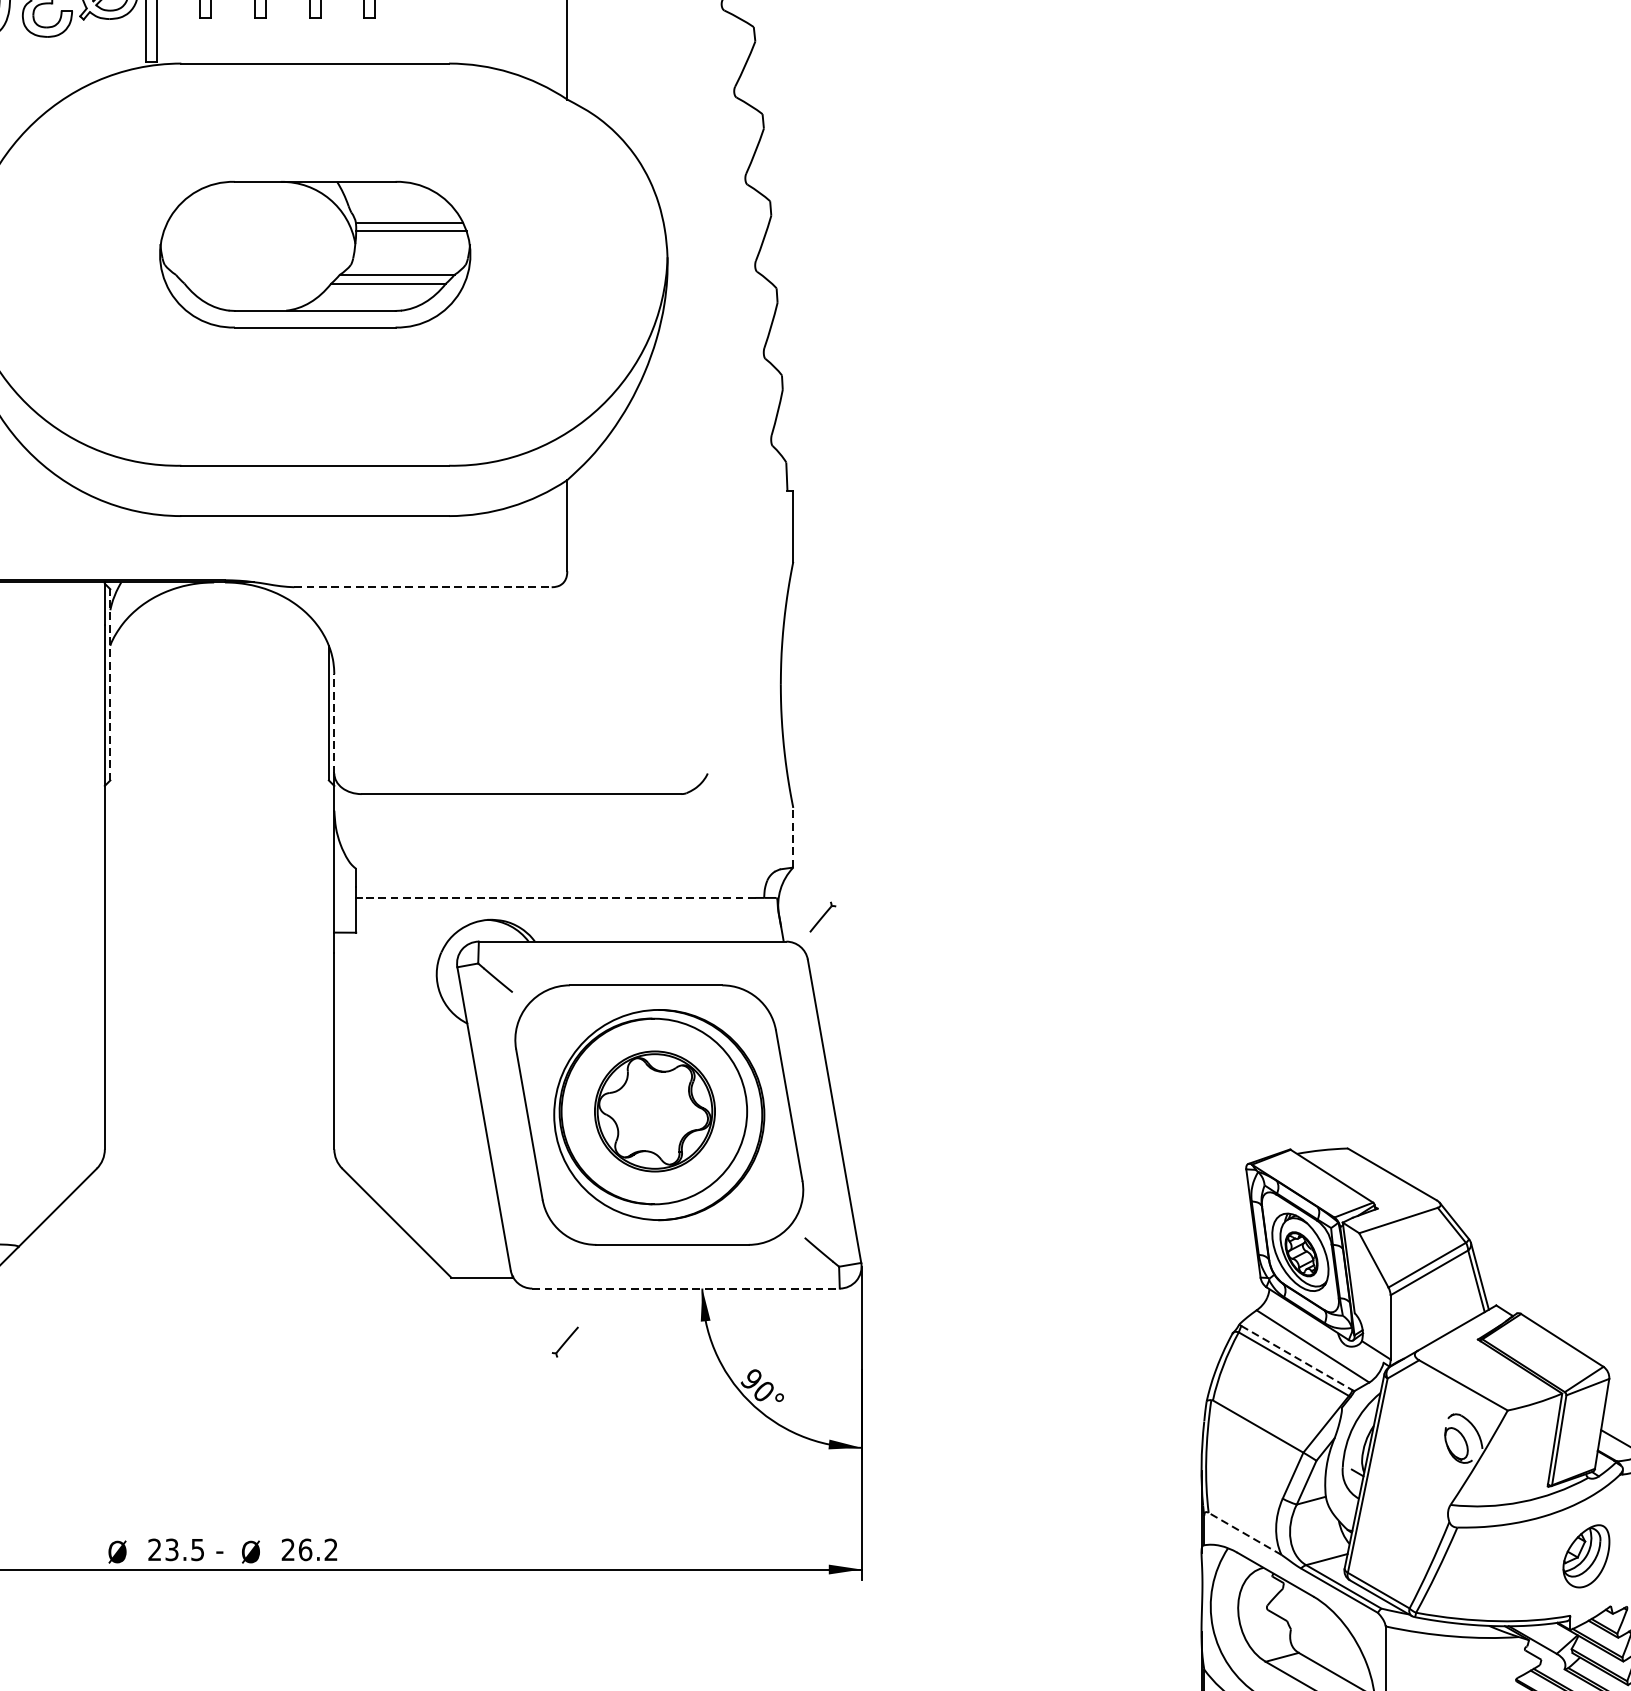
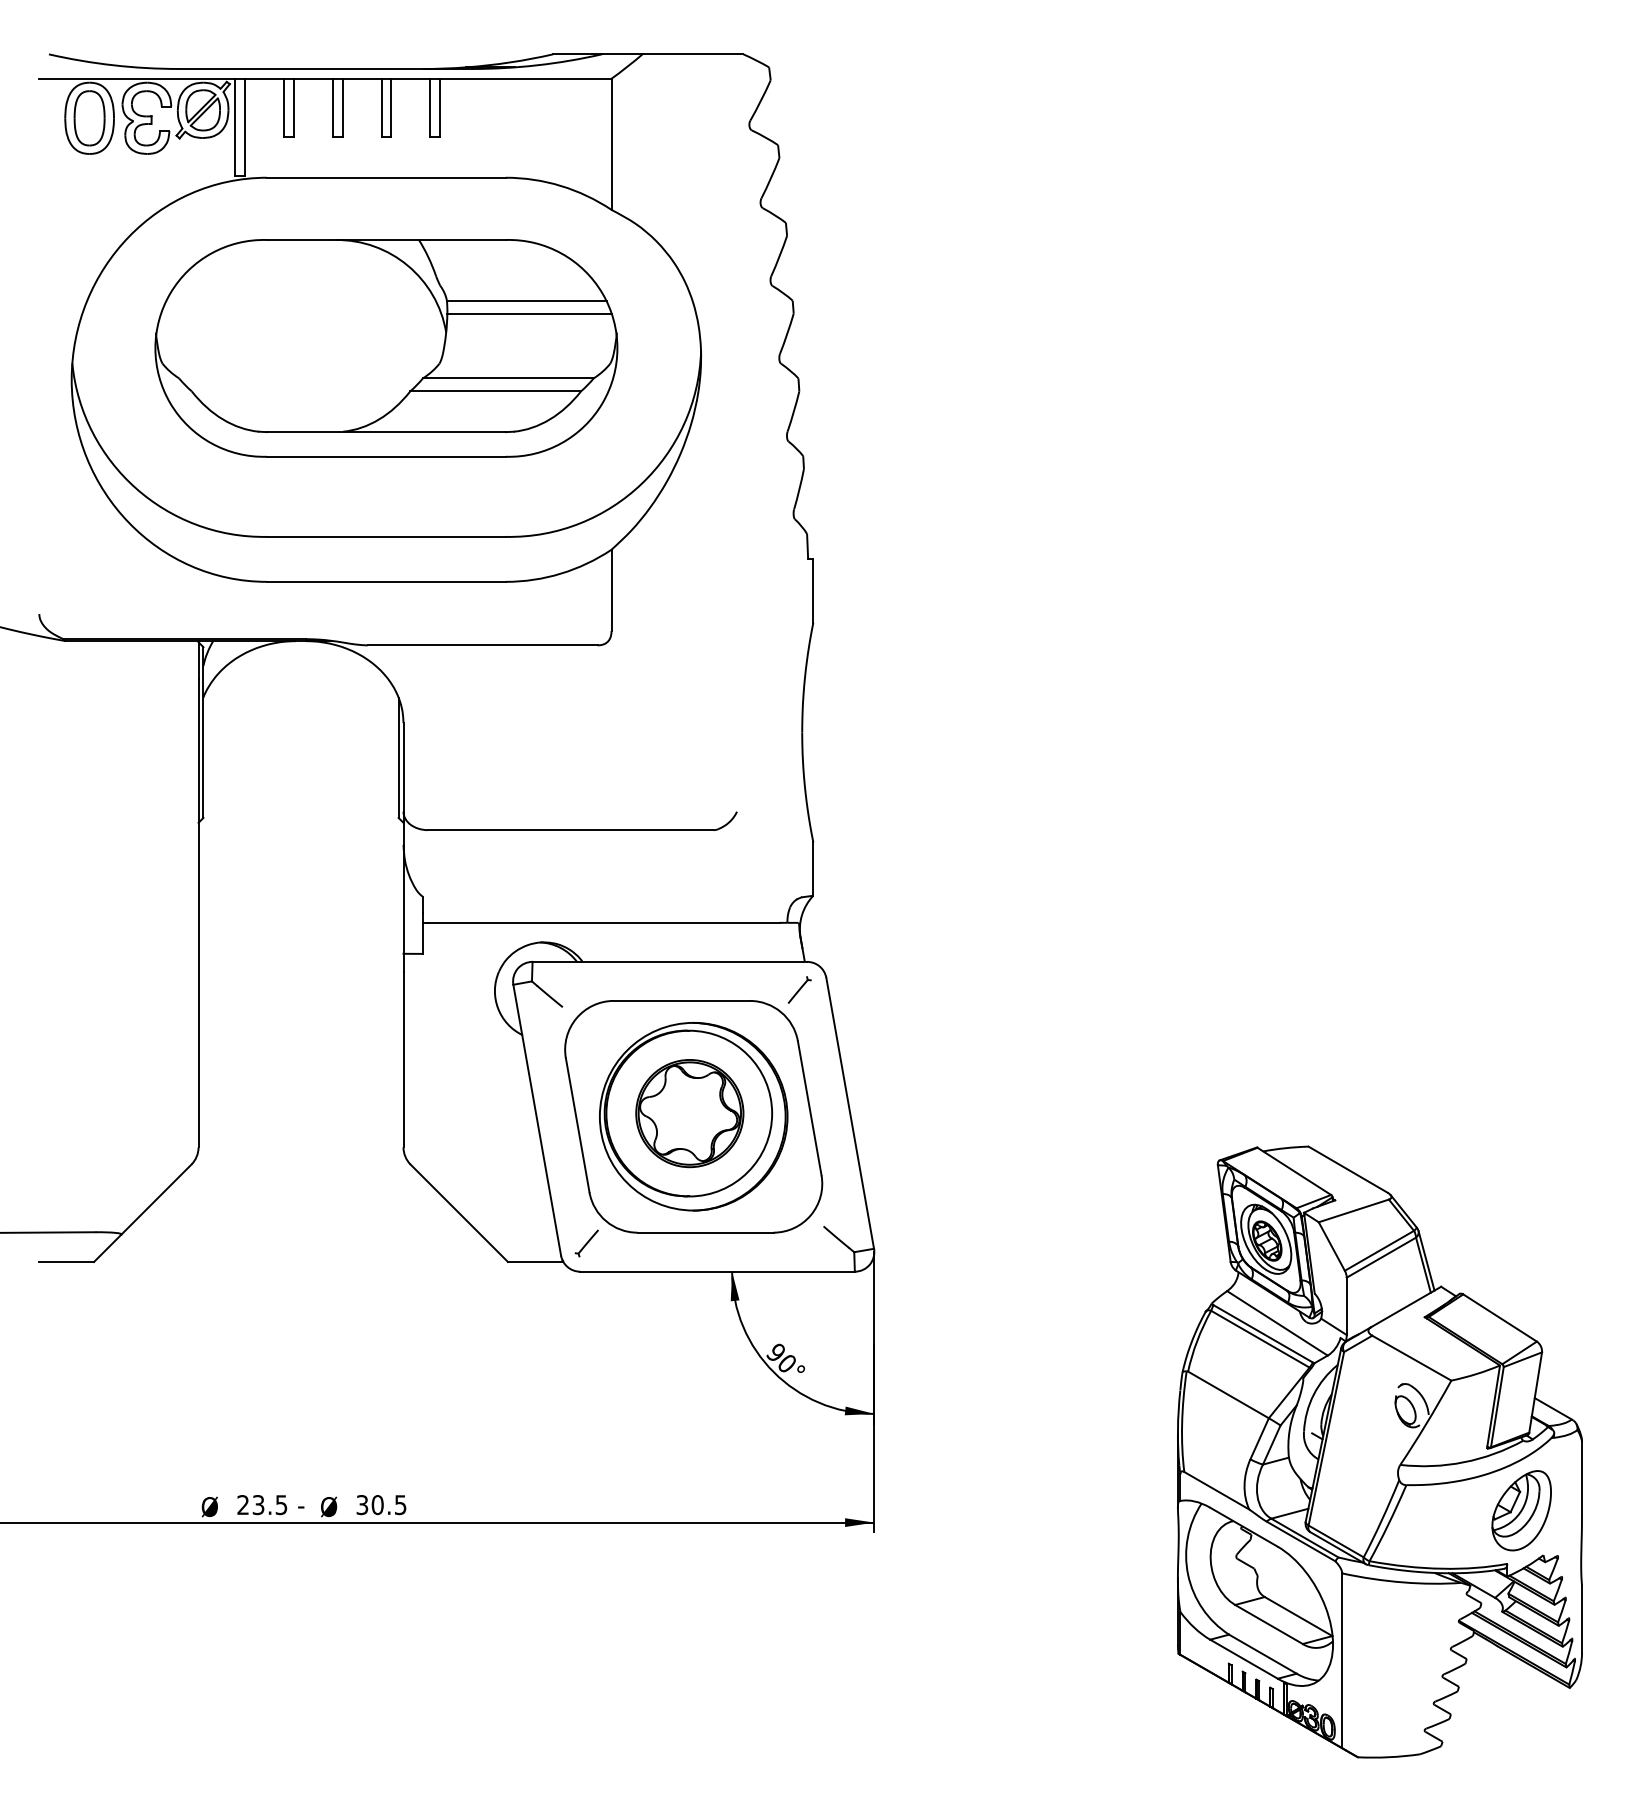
part: (315, 254) -> (386, 348), size x1.67
line: (422, 587) -> (482, 645), dashed -> solid
line: (110, 684) -> (203, 732), dashed -> solid
line: (334, 722) -> (403, 766), dashed -> solid
line: (793, 837) -> (813, 868), dashed -> solid
line: (558, 897) -> (603, 922), dashed -> solid
part: (822, 916) -> (799, 989), moved
line: (687, 1288) -> (718, 1271), dashed -> solid
part: (565, 1342) -> (586, 1243), moved
line: (1297, 1358) -> (1263, 1334), dashed -> solid
line: (1244, 1533) -> (1216, 1490), dashed -> solid
text: (309, 1550) -> (381, 1505), 26.2 -> 30.5
part: (1586, 1555) -> (1521, 1510), size x1.43

